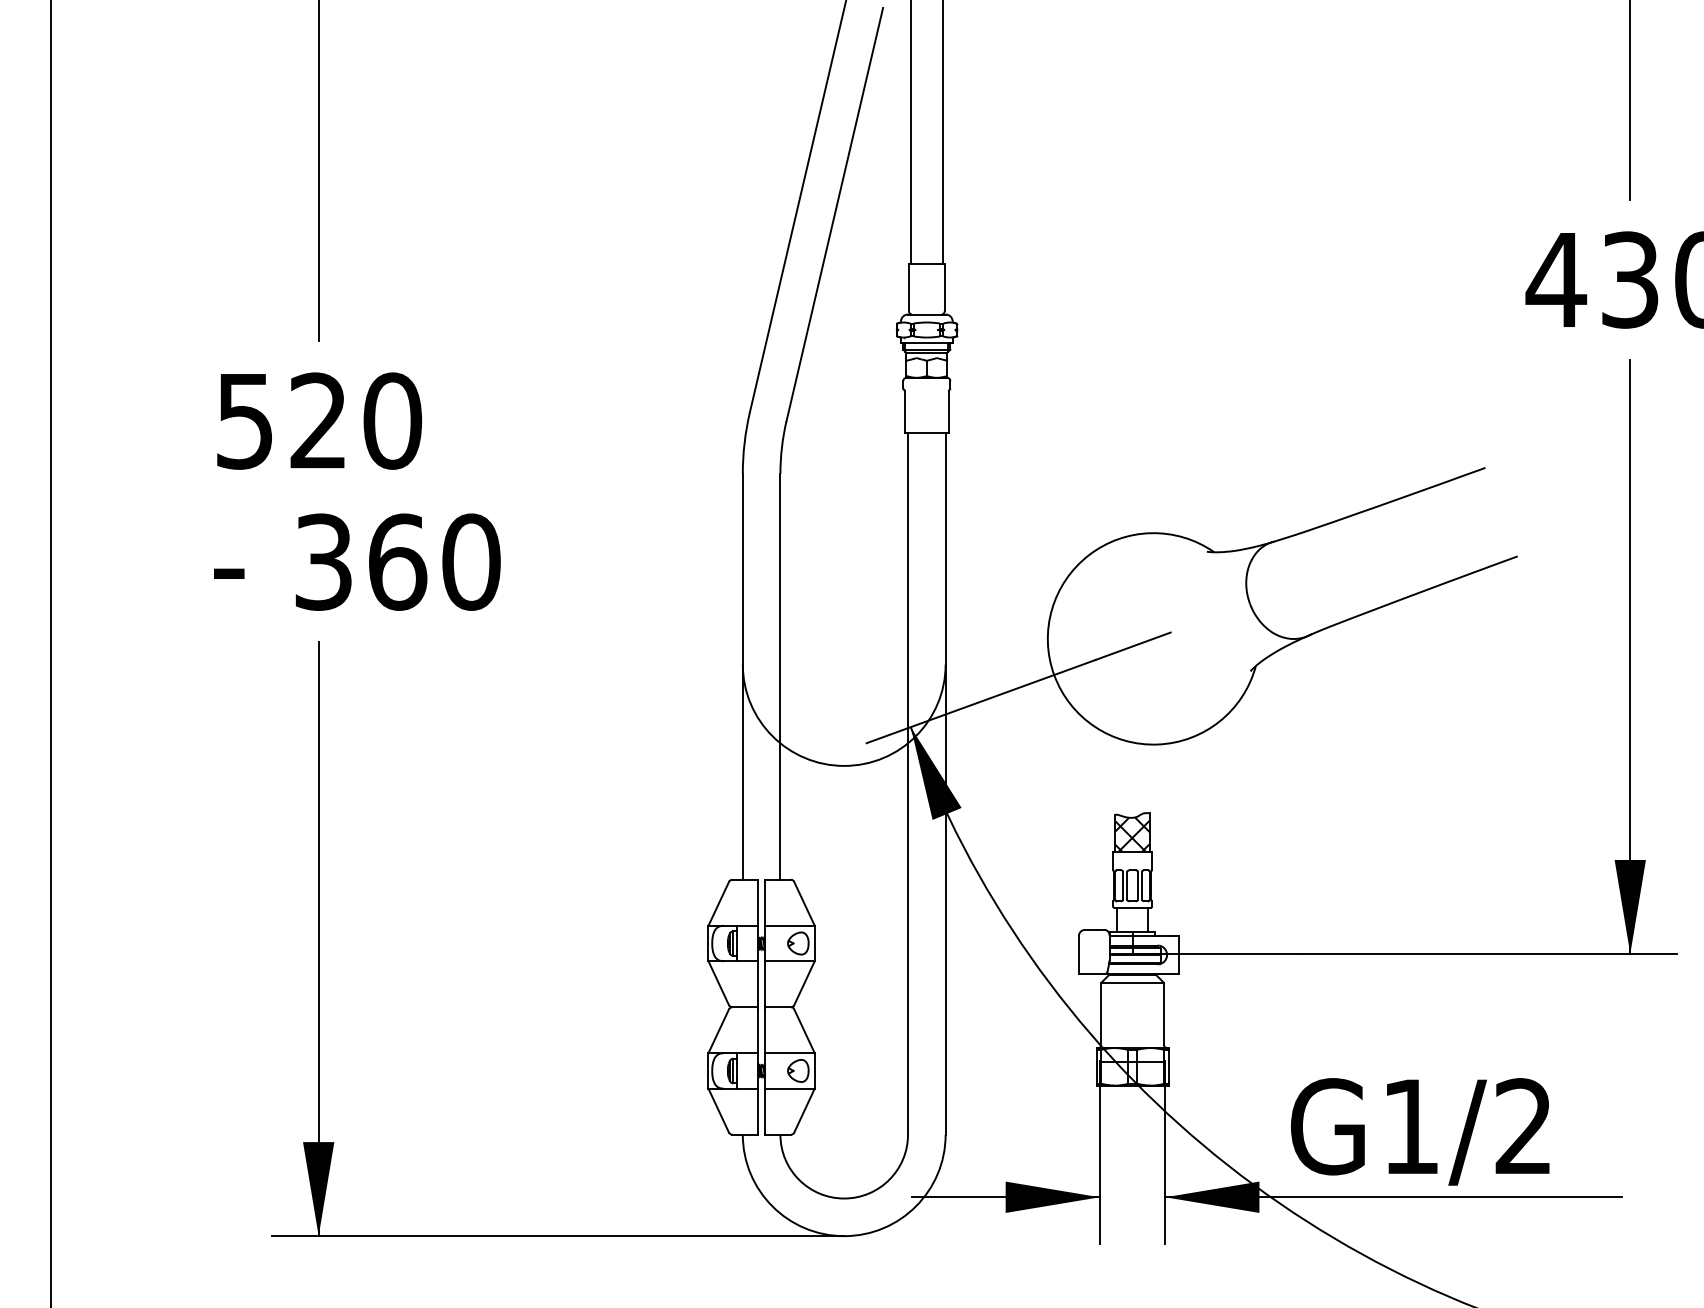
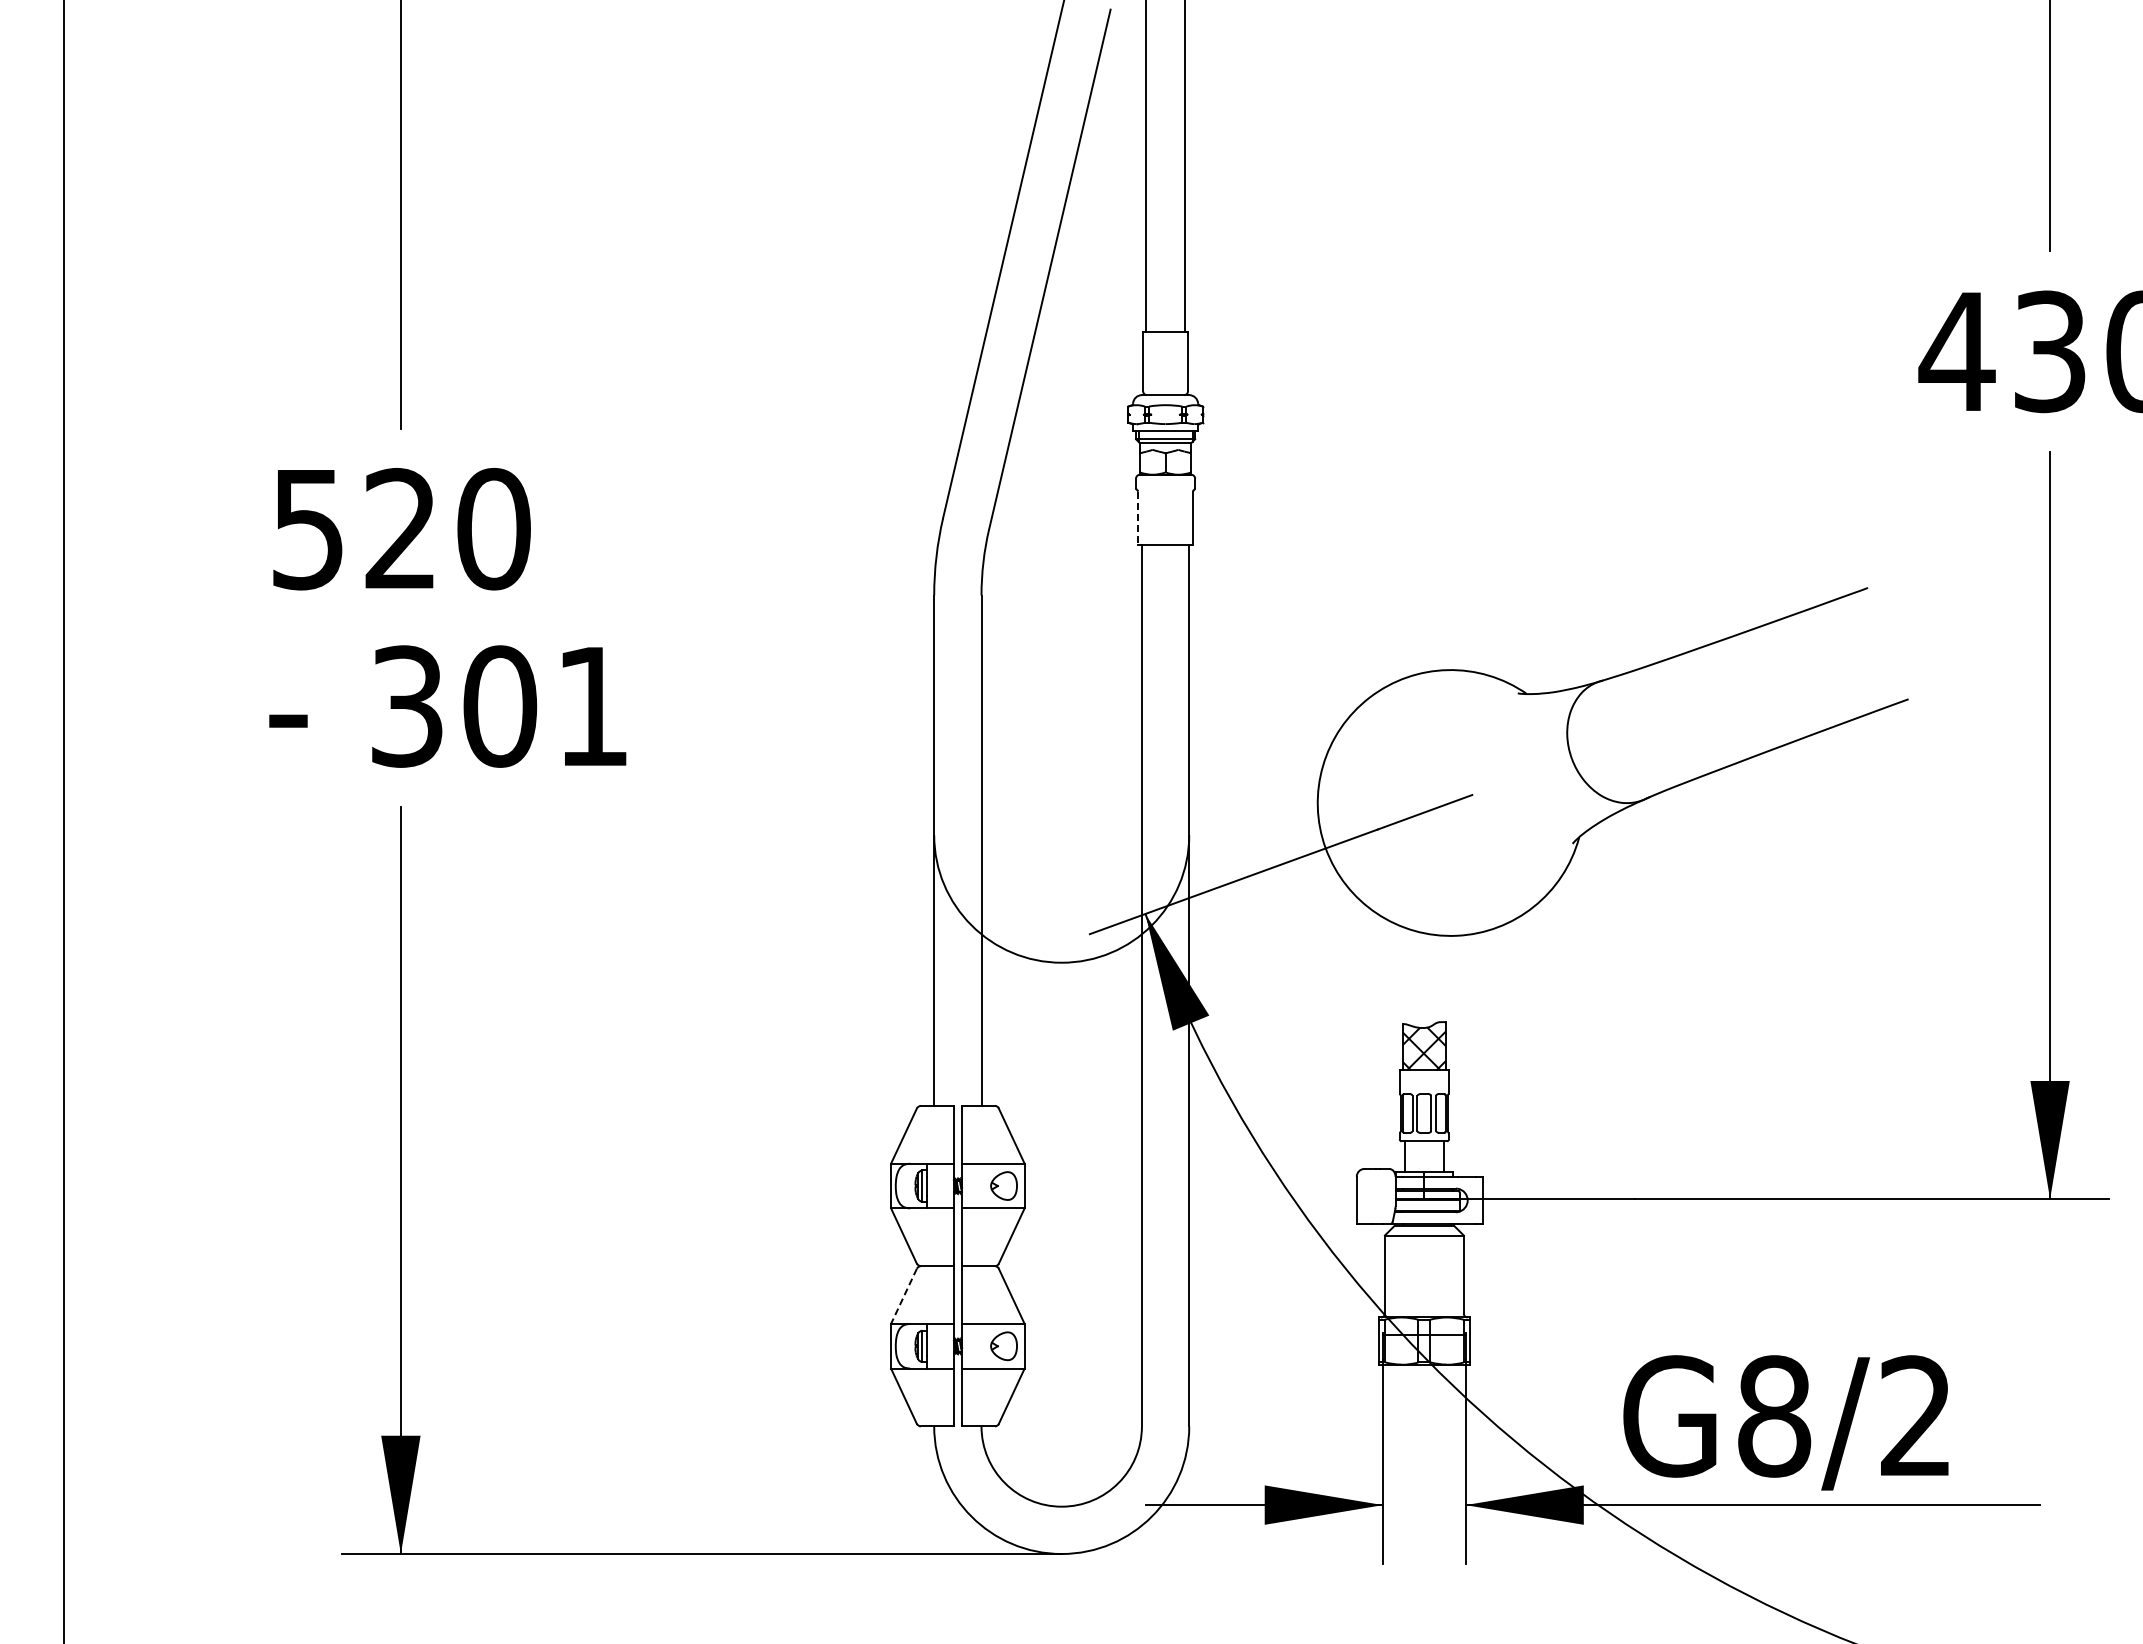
line: (905, 412) -> (1138, 518), solid -> dashed
text: (434, 562) -> (546, 706), 360 -> 301
line: (718, 1031) -> (903, 1296), solid -> dashed
text: (1411, 1126) -> (1774, 1416), G1/2 -> G8/2

